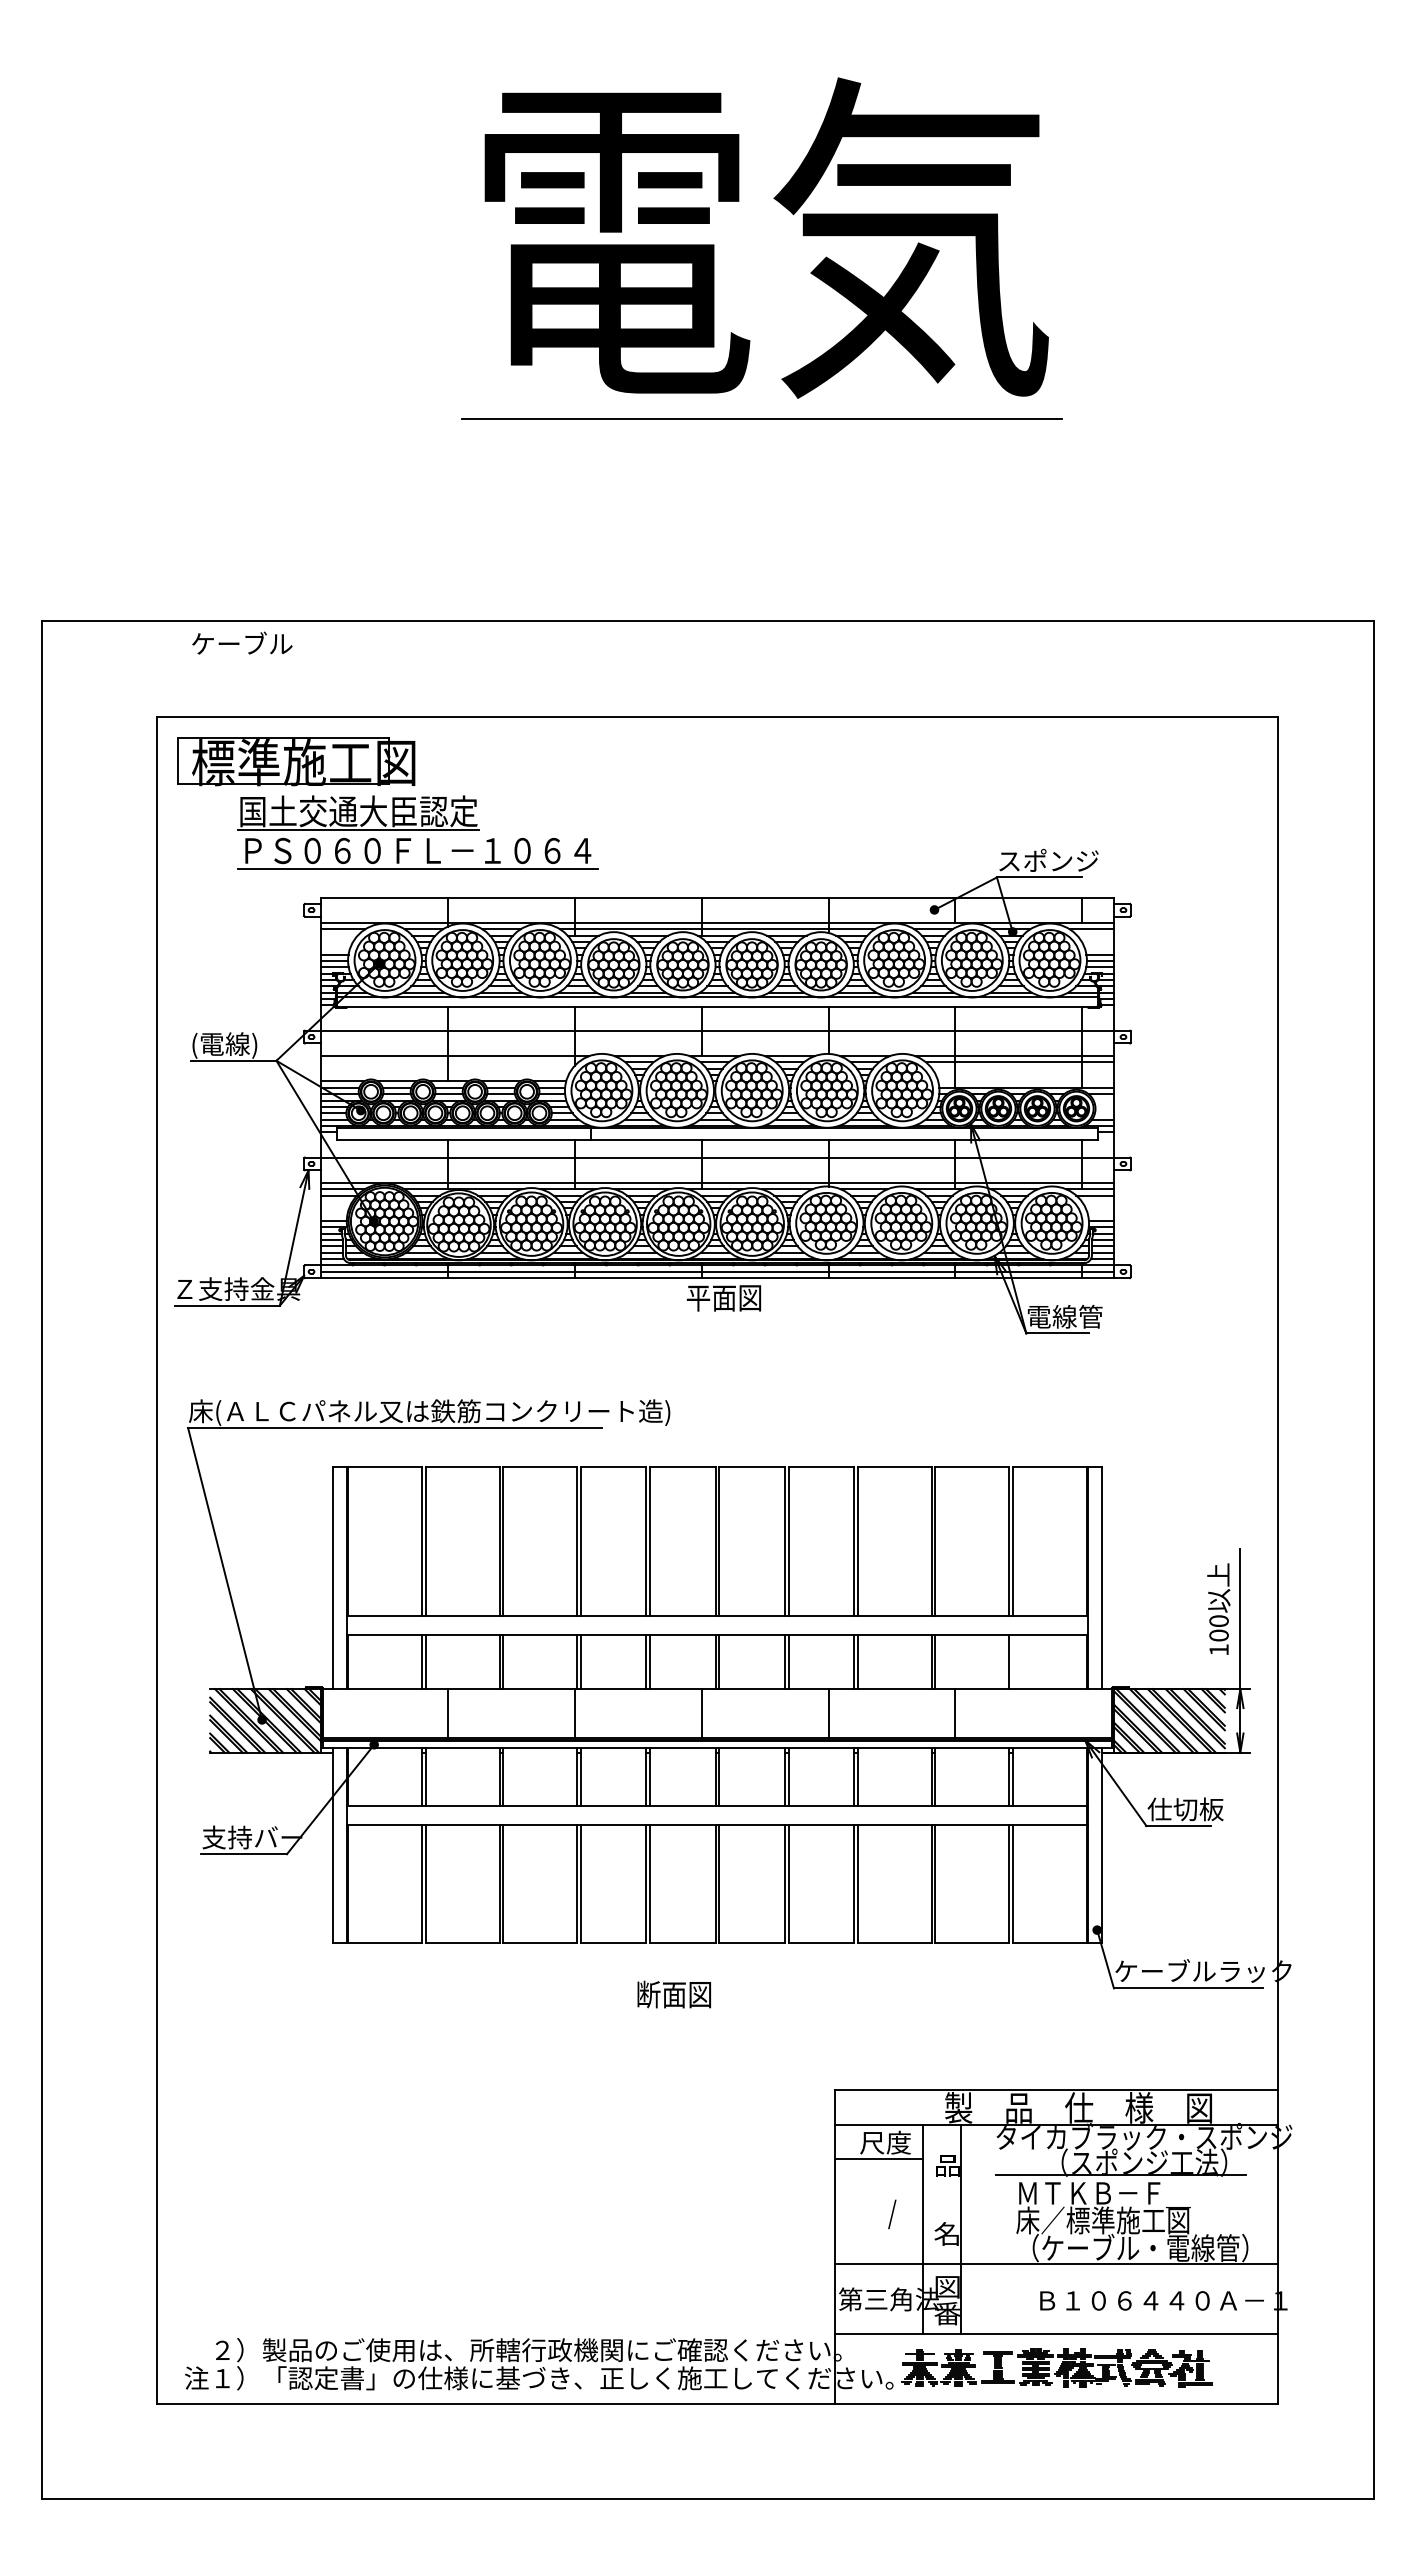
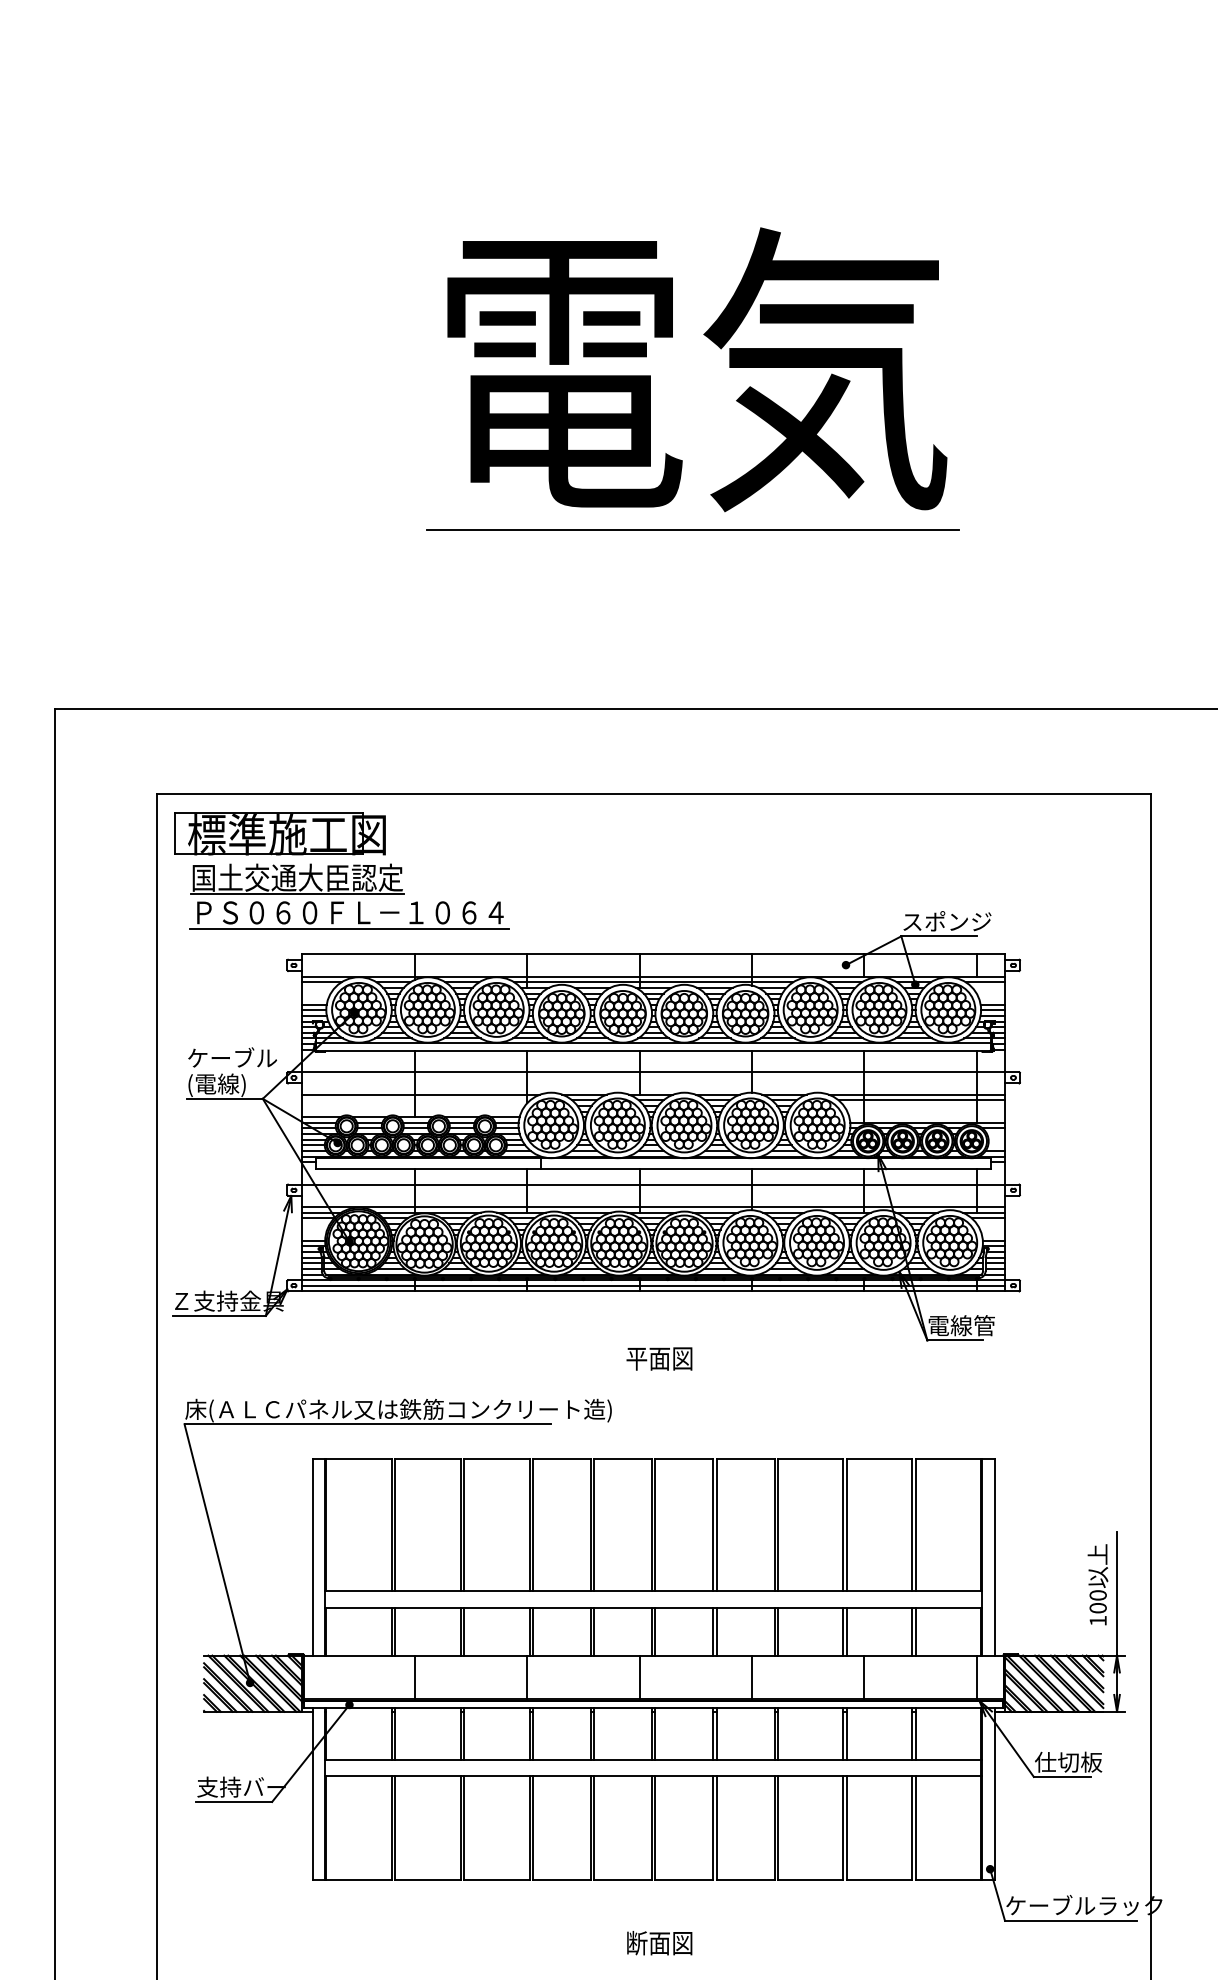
text: (242, 642) -> (232, 1056), moved
part: (417, 832) -> (349, 896), moved
text: (723, 1298) -> (659, 1359), moved
line: (1013, 1662) -> (916, 1632), added
line: (1082, 1713) -> (977, 1677), added
text: (673, 1994) -> (659, 1943), moved

